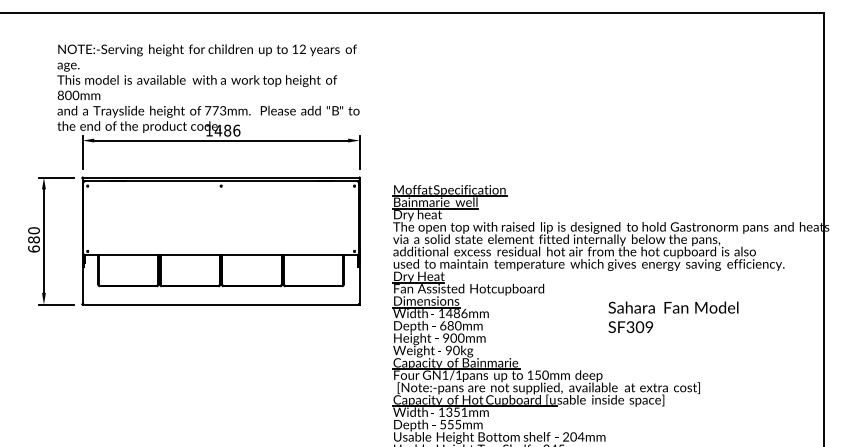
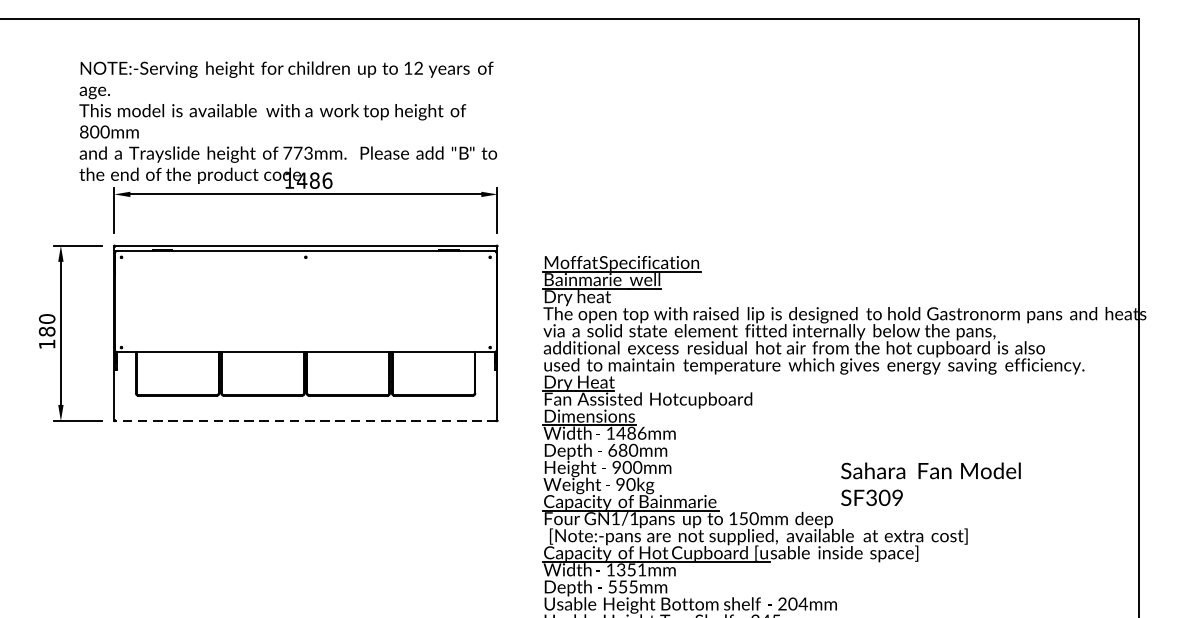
text: (33, 248) -> (46, 343), 680 -> 180
line: (220, 304) -> (304, 420), solid -> dashed
text: (673, 316) -> (930, 483), moved

